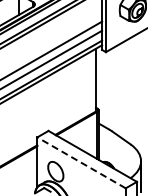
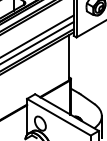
line: (81, 162) -> (58, 116), dashed -> solid

